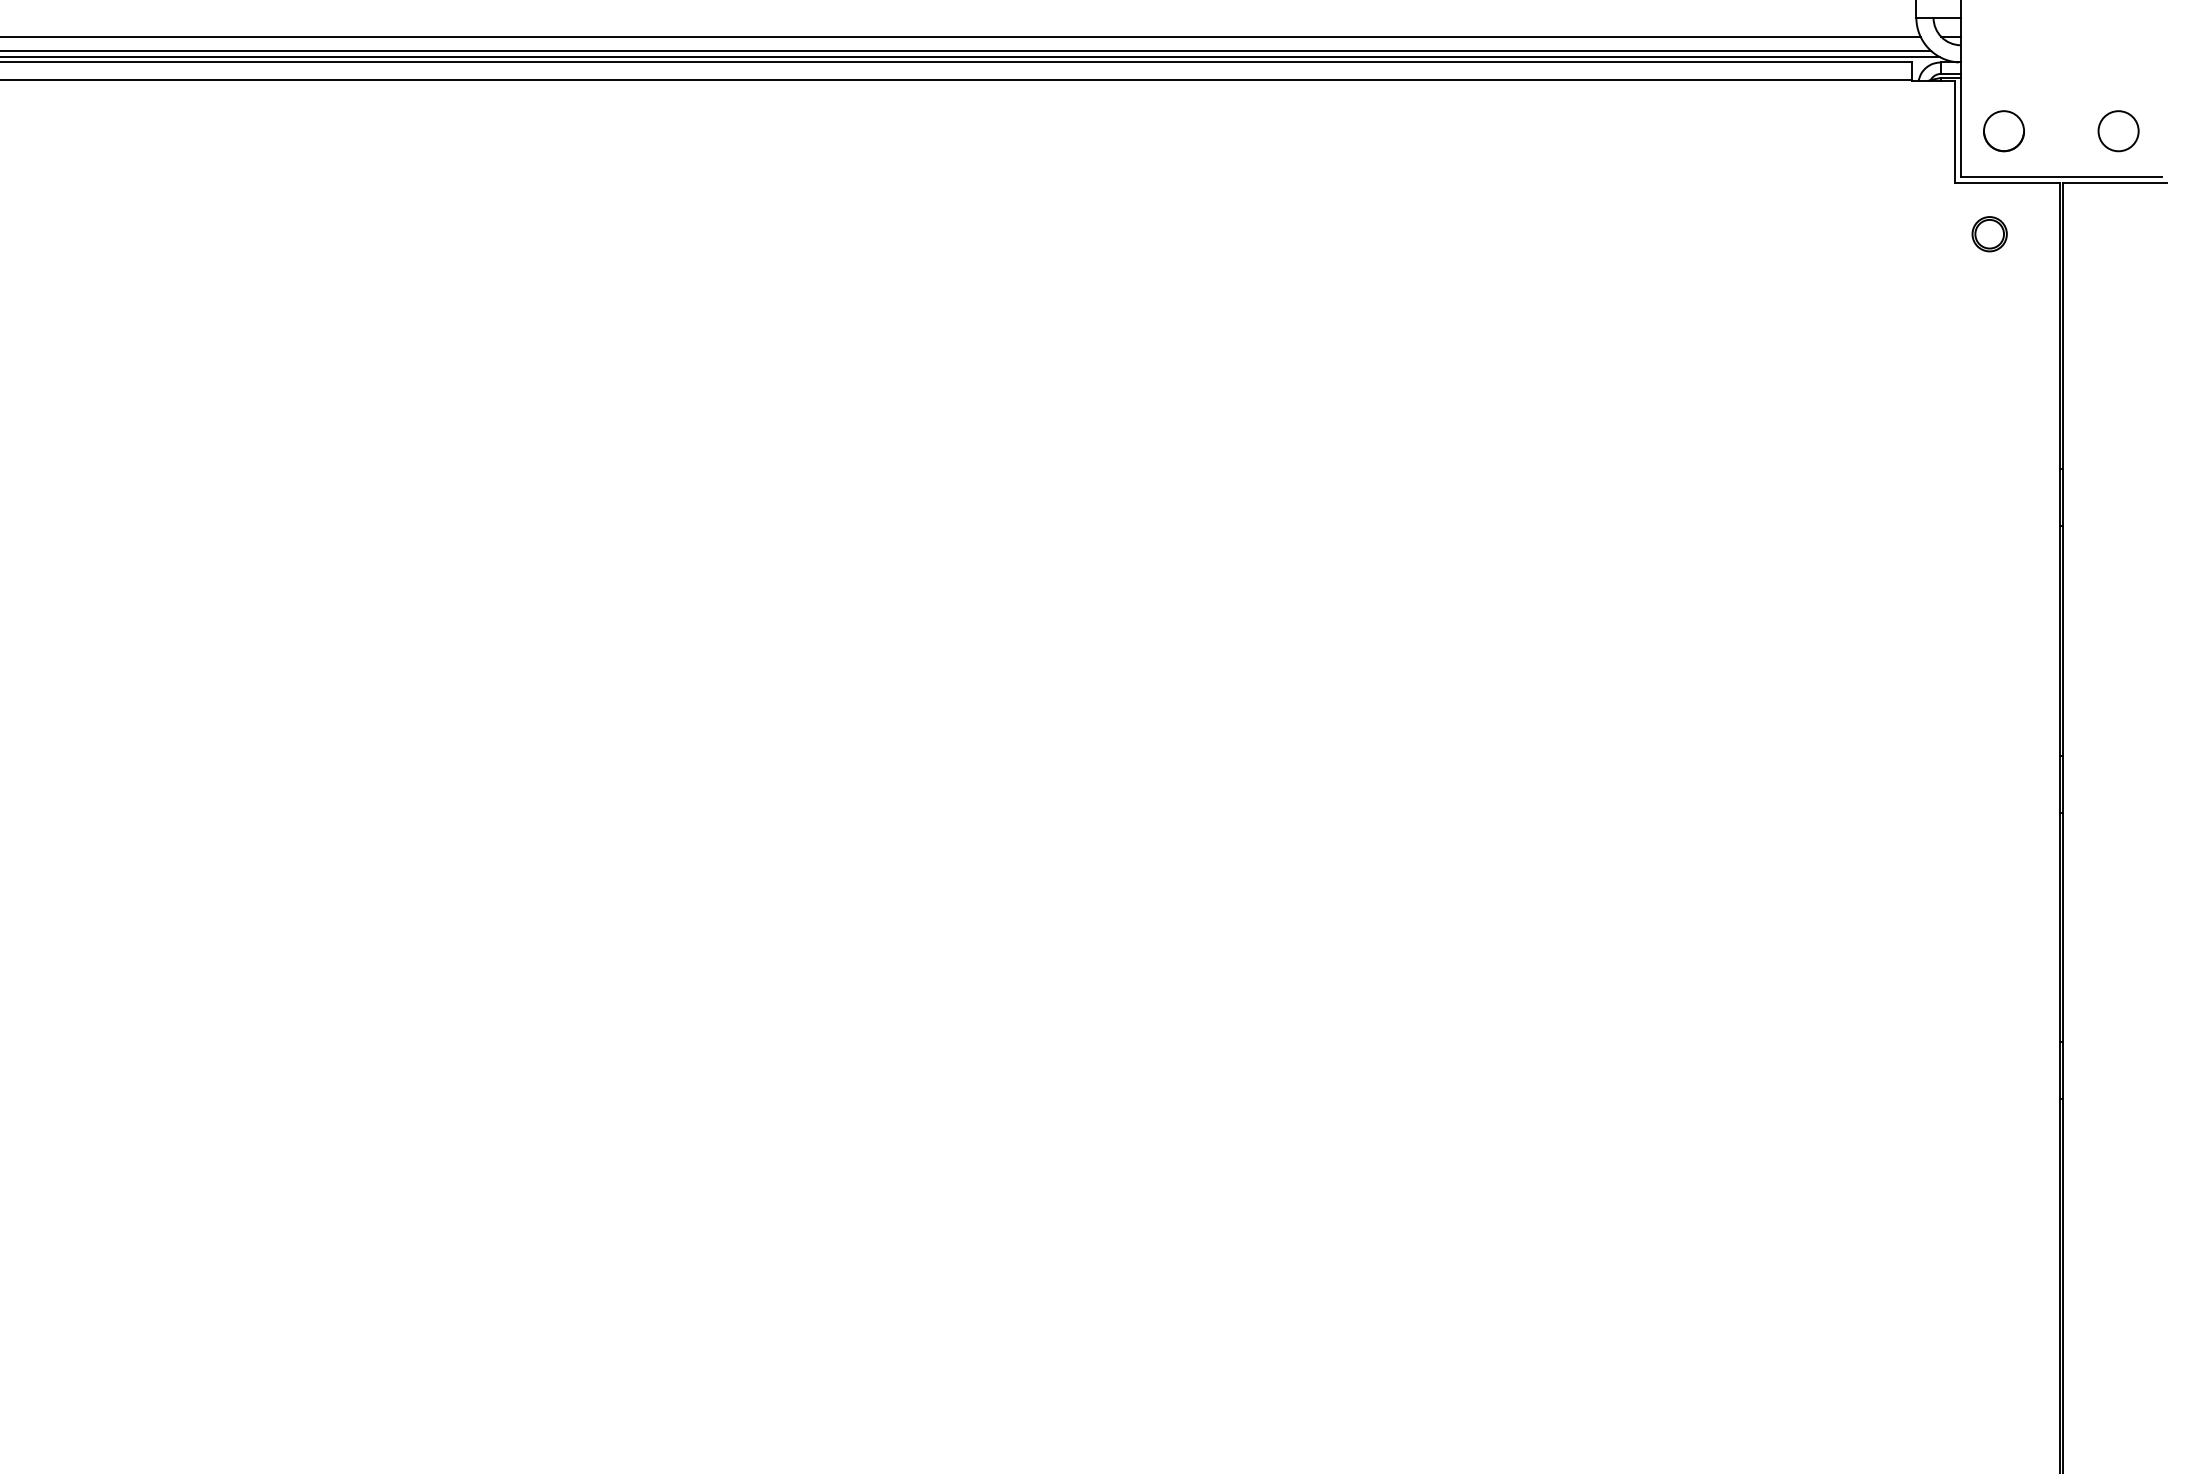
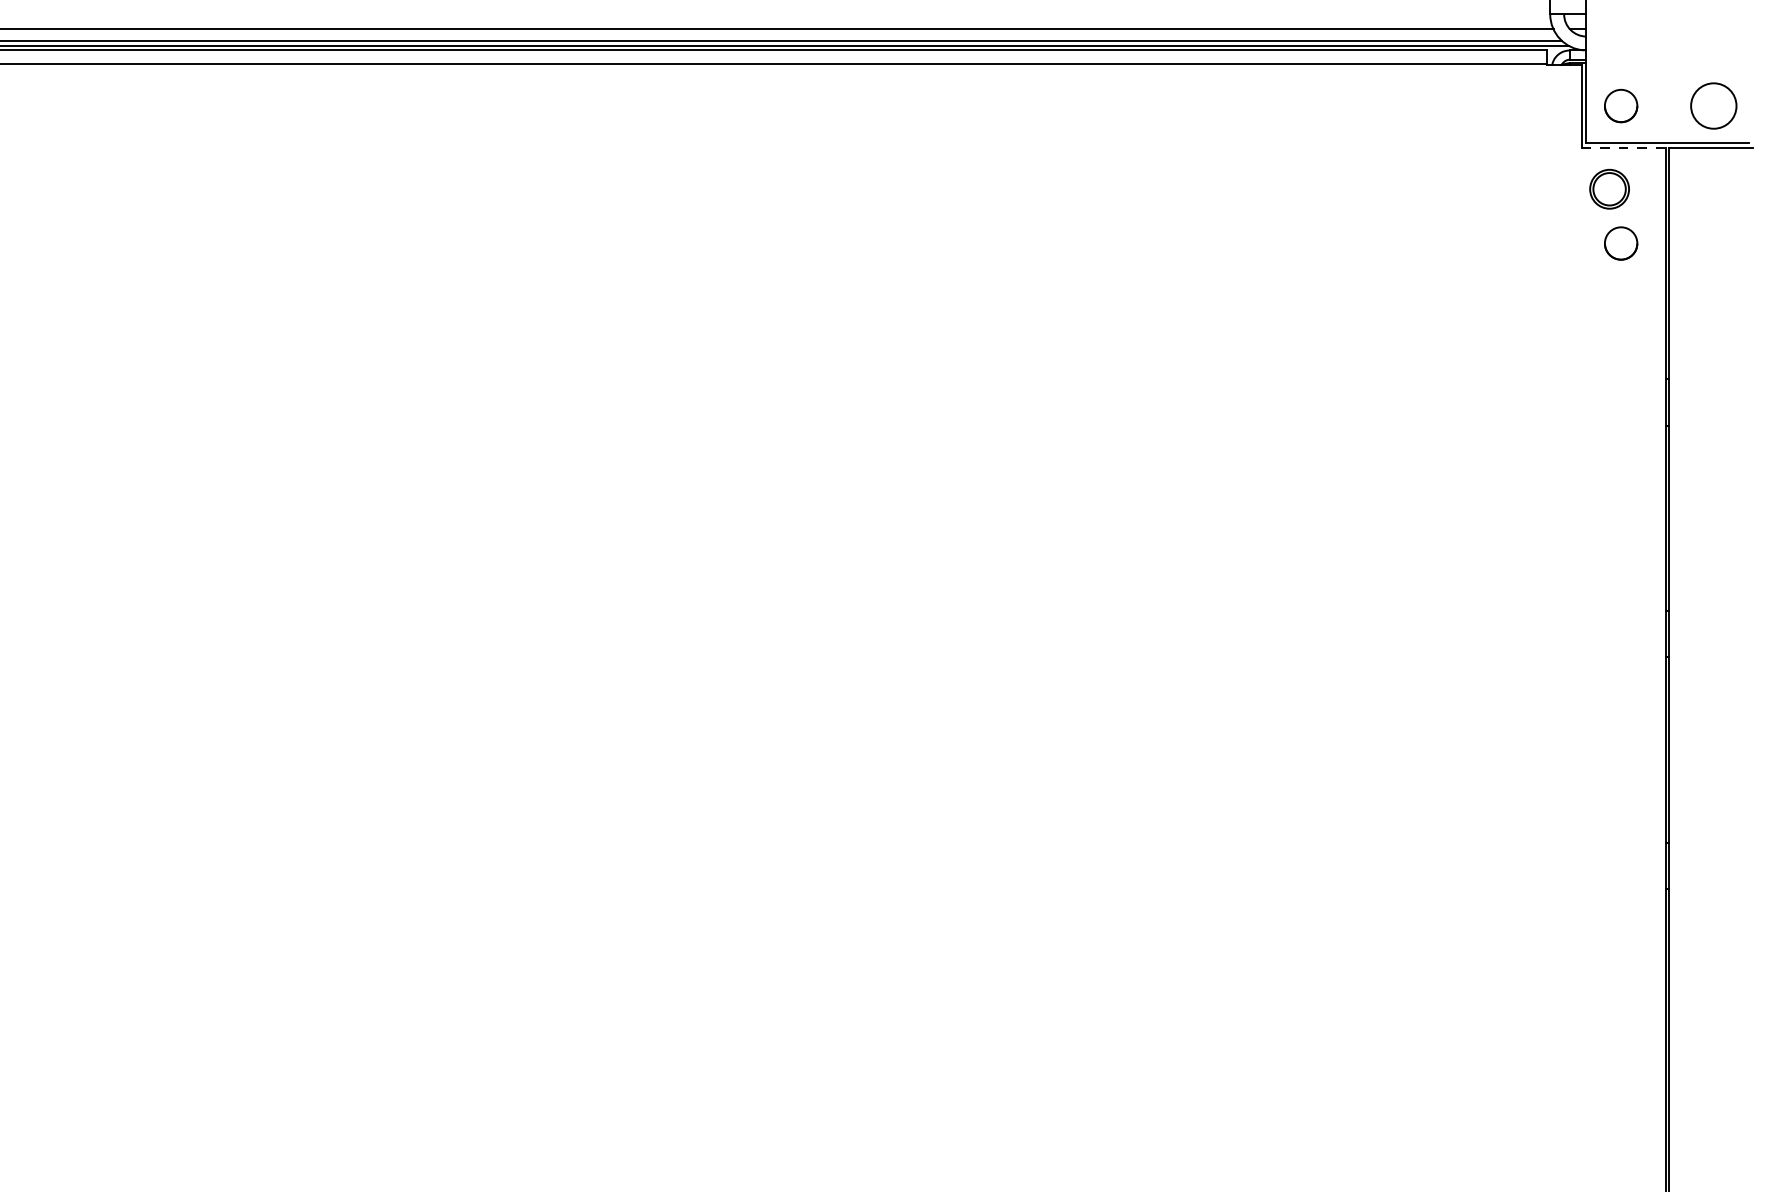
circle: (2118, 131) -> (1713, 106), size x1.4
line: (2008, 182) -> (1624, 147), solid -> dashed
part: (1989, 234) -> (1609, 189), size x1.4
circle: (2003, 301) -> (1620, 243), added

